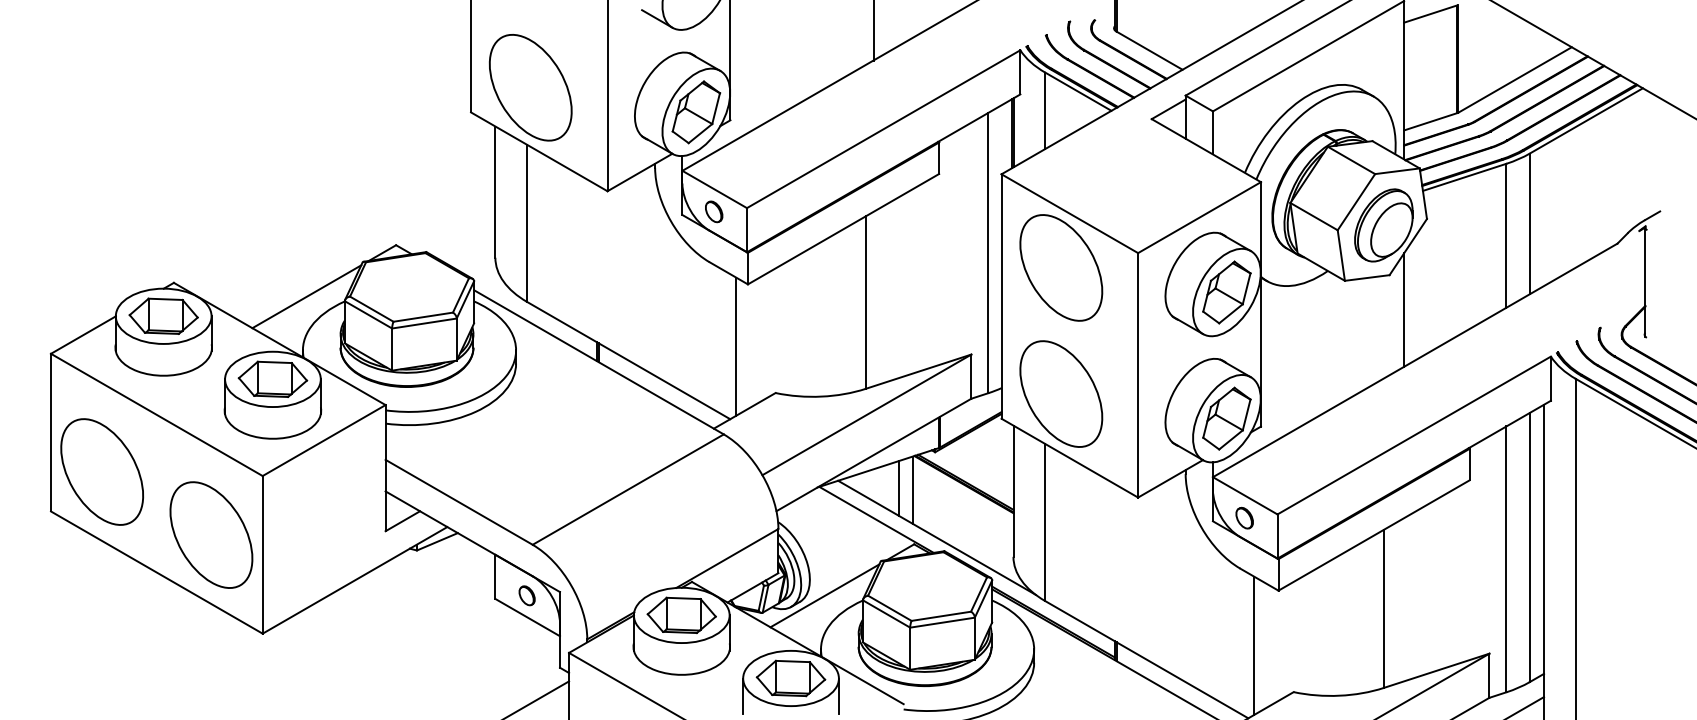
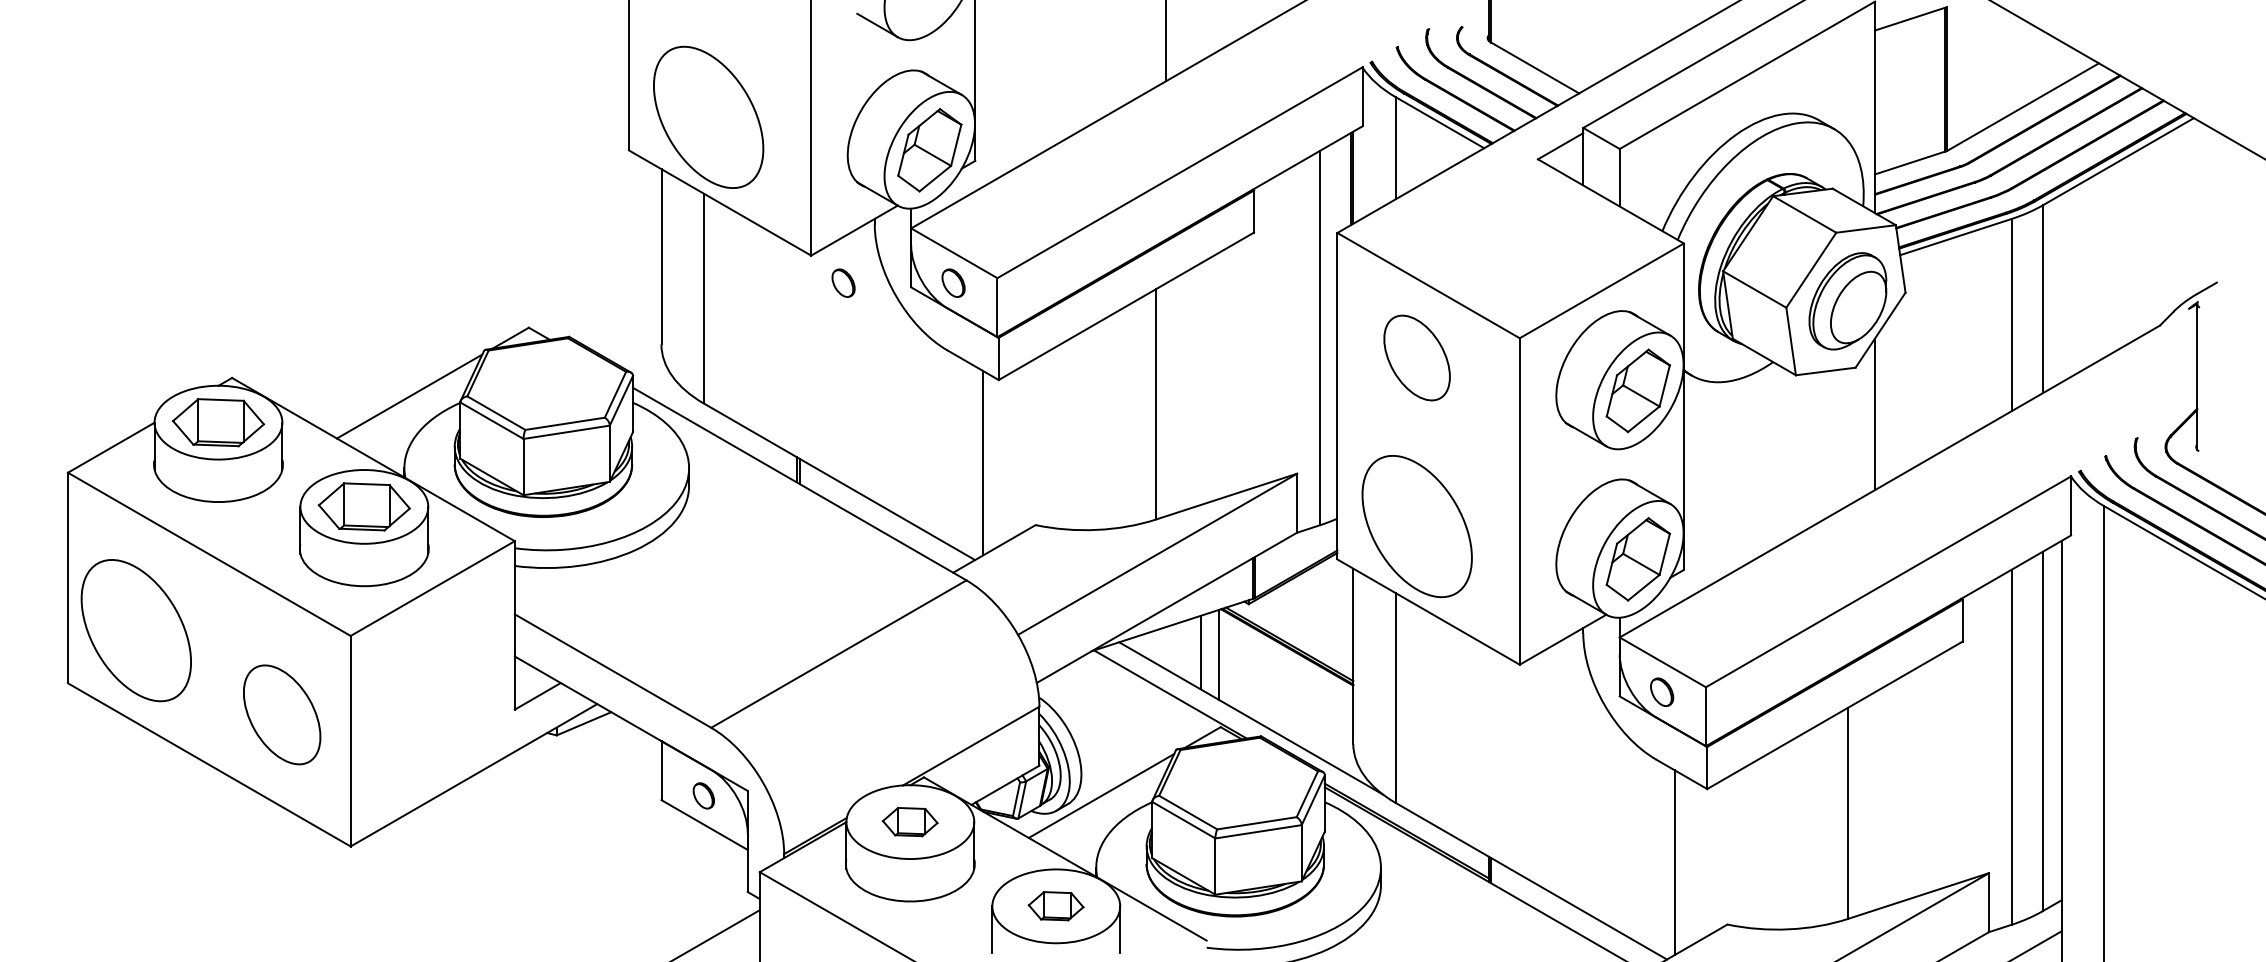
part: (631, 211) -> (843, 282), added
part: (1060, 267) -> (1416, 357), size x0.6
part: (210, 534) -> (281, 714), size x0.7
part: (681, 614) -> (909, 821), size x0.6
part: (790, 677) -> (1055, 905), size x0.6

